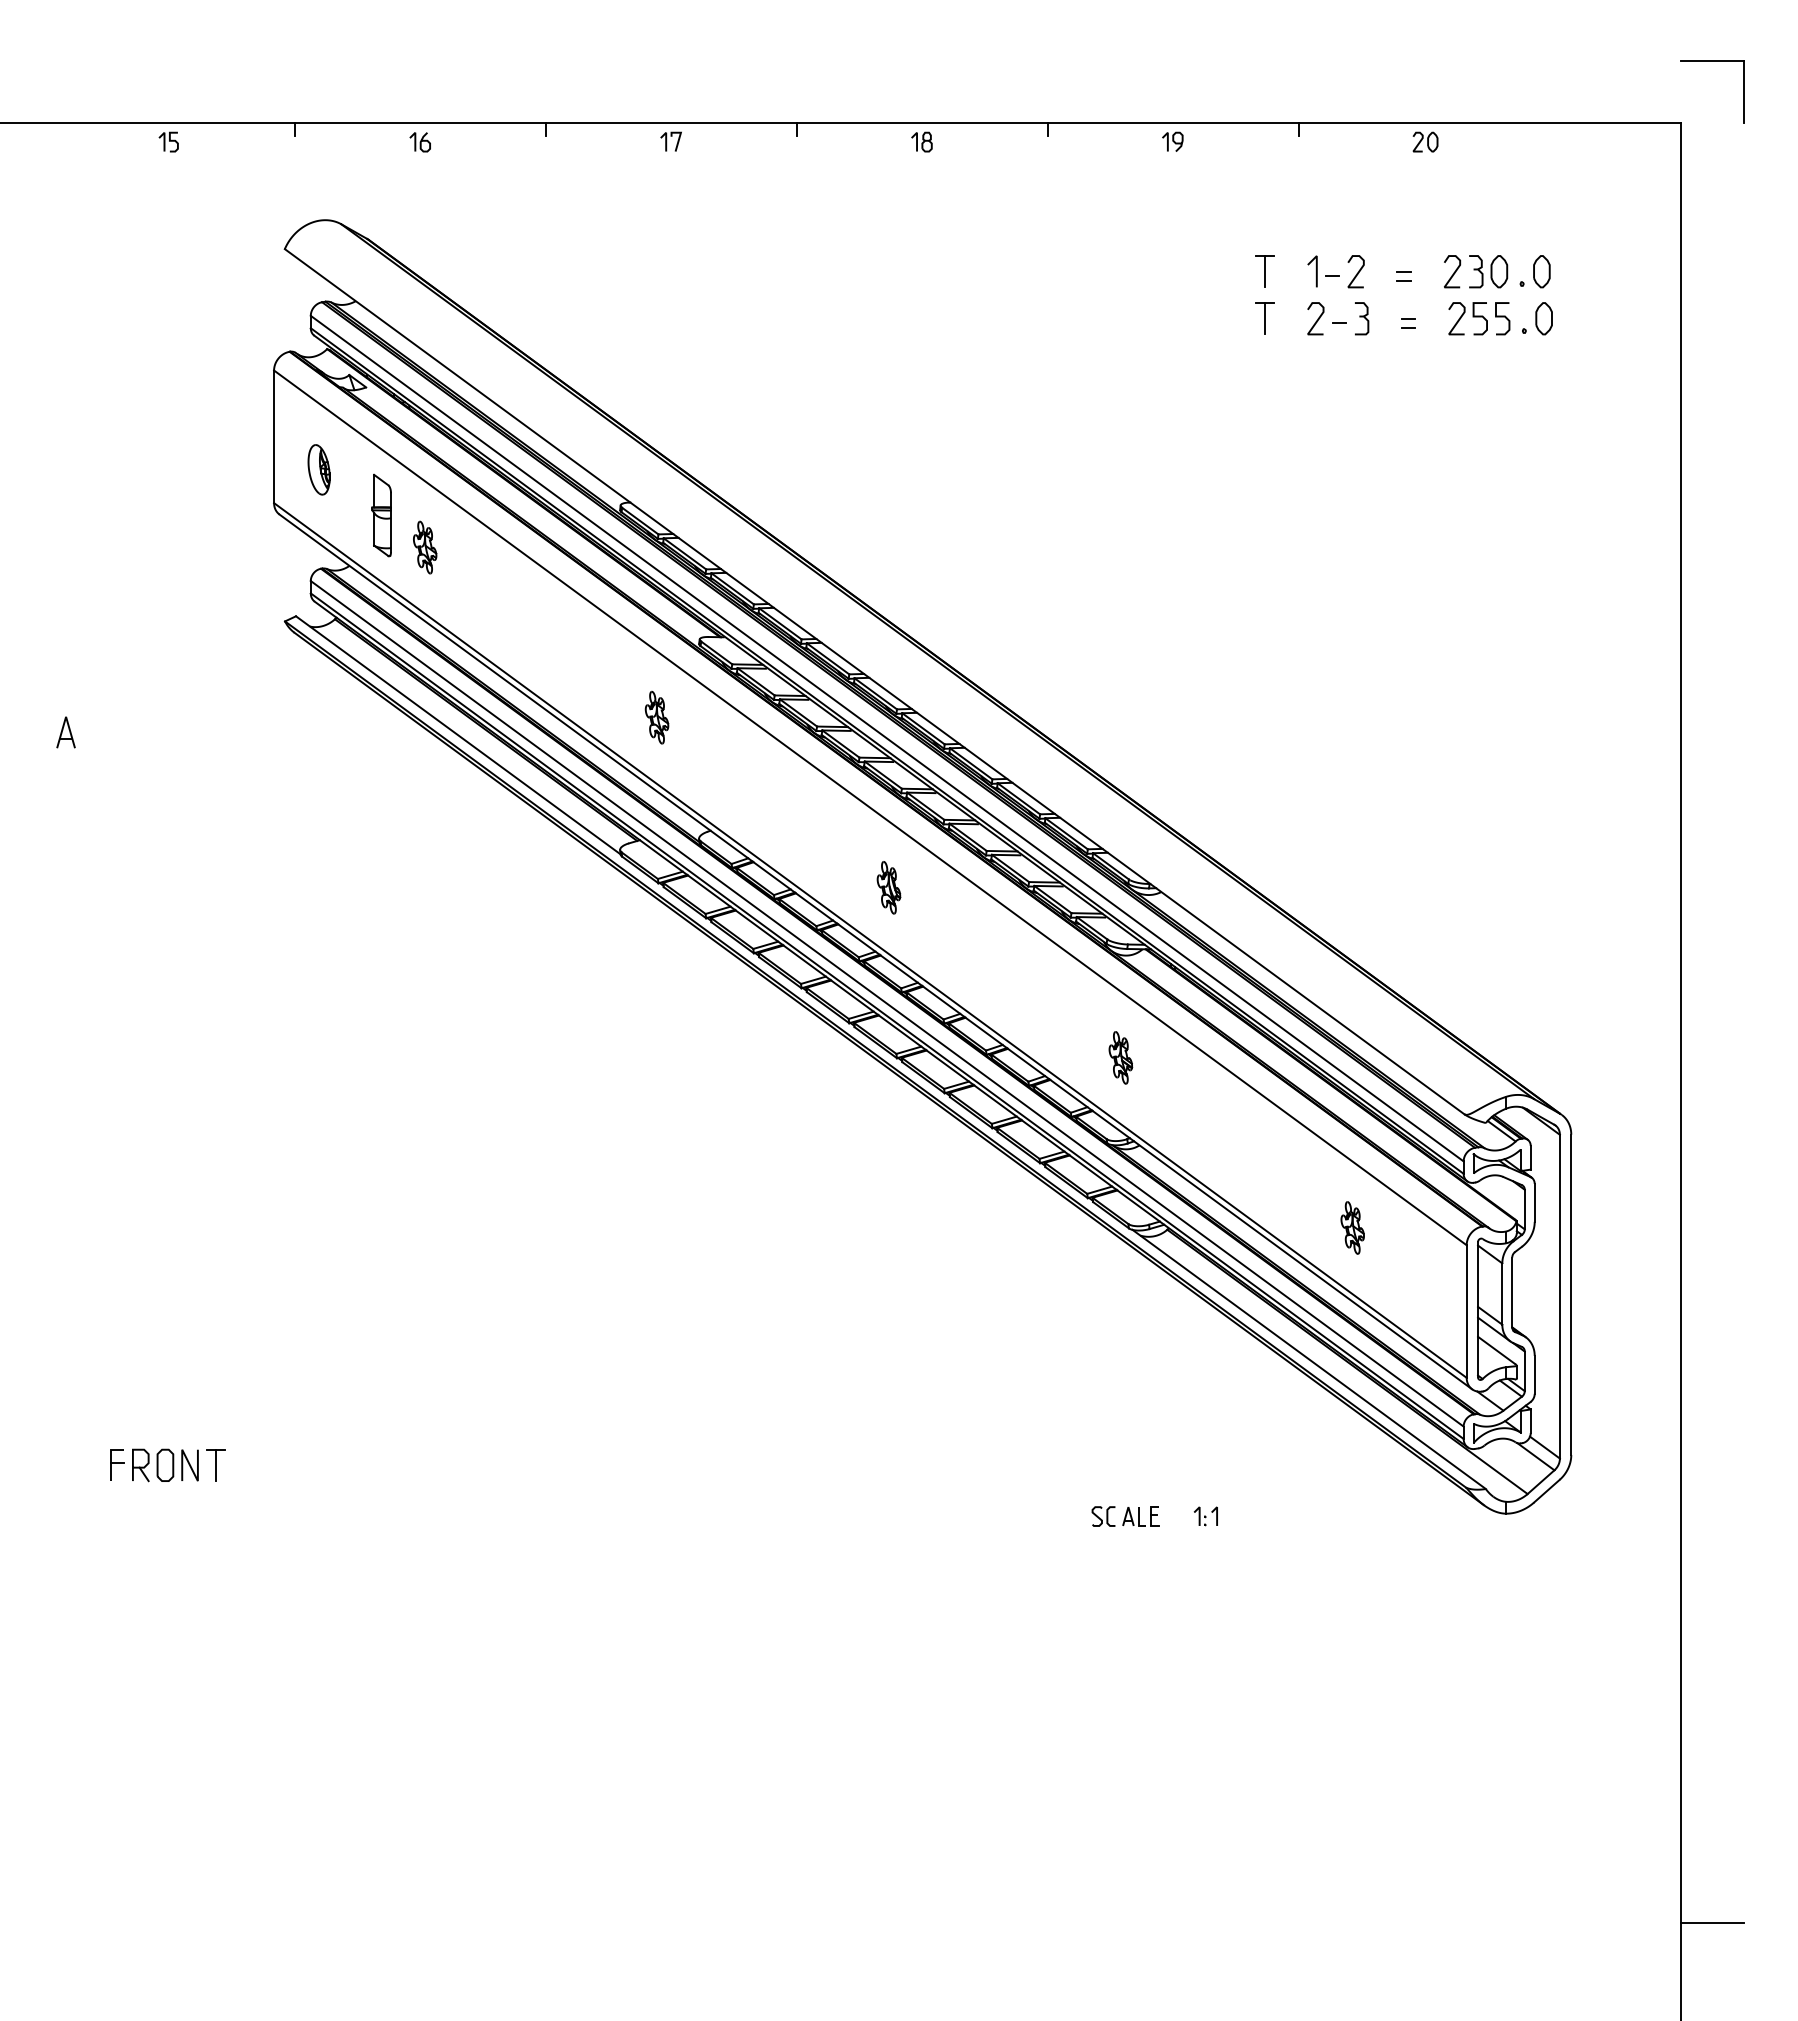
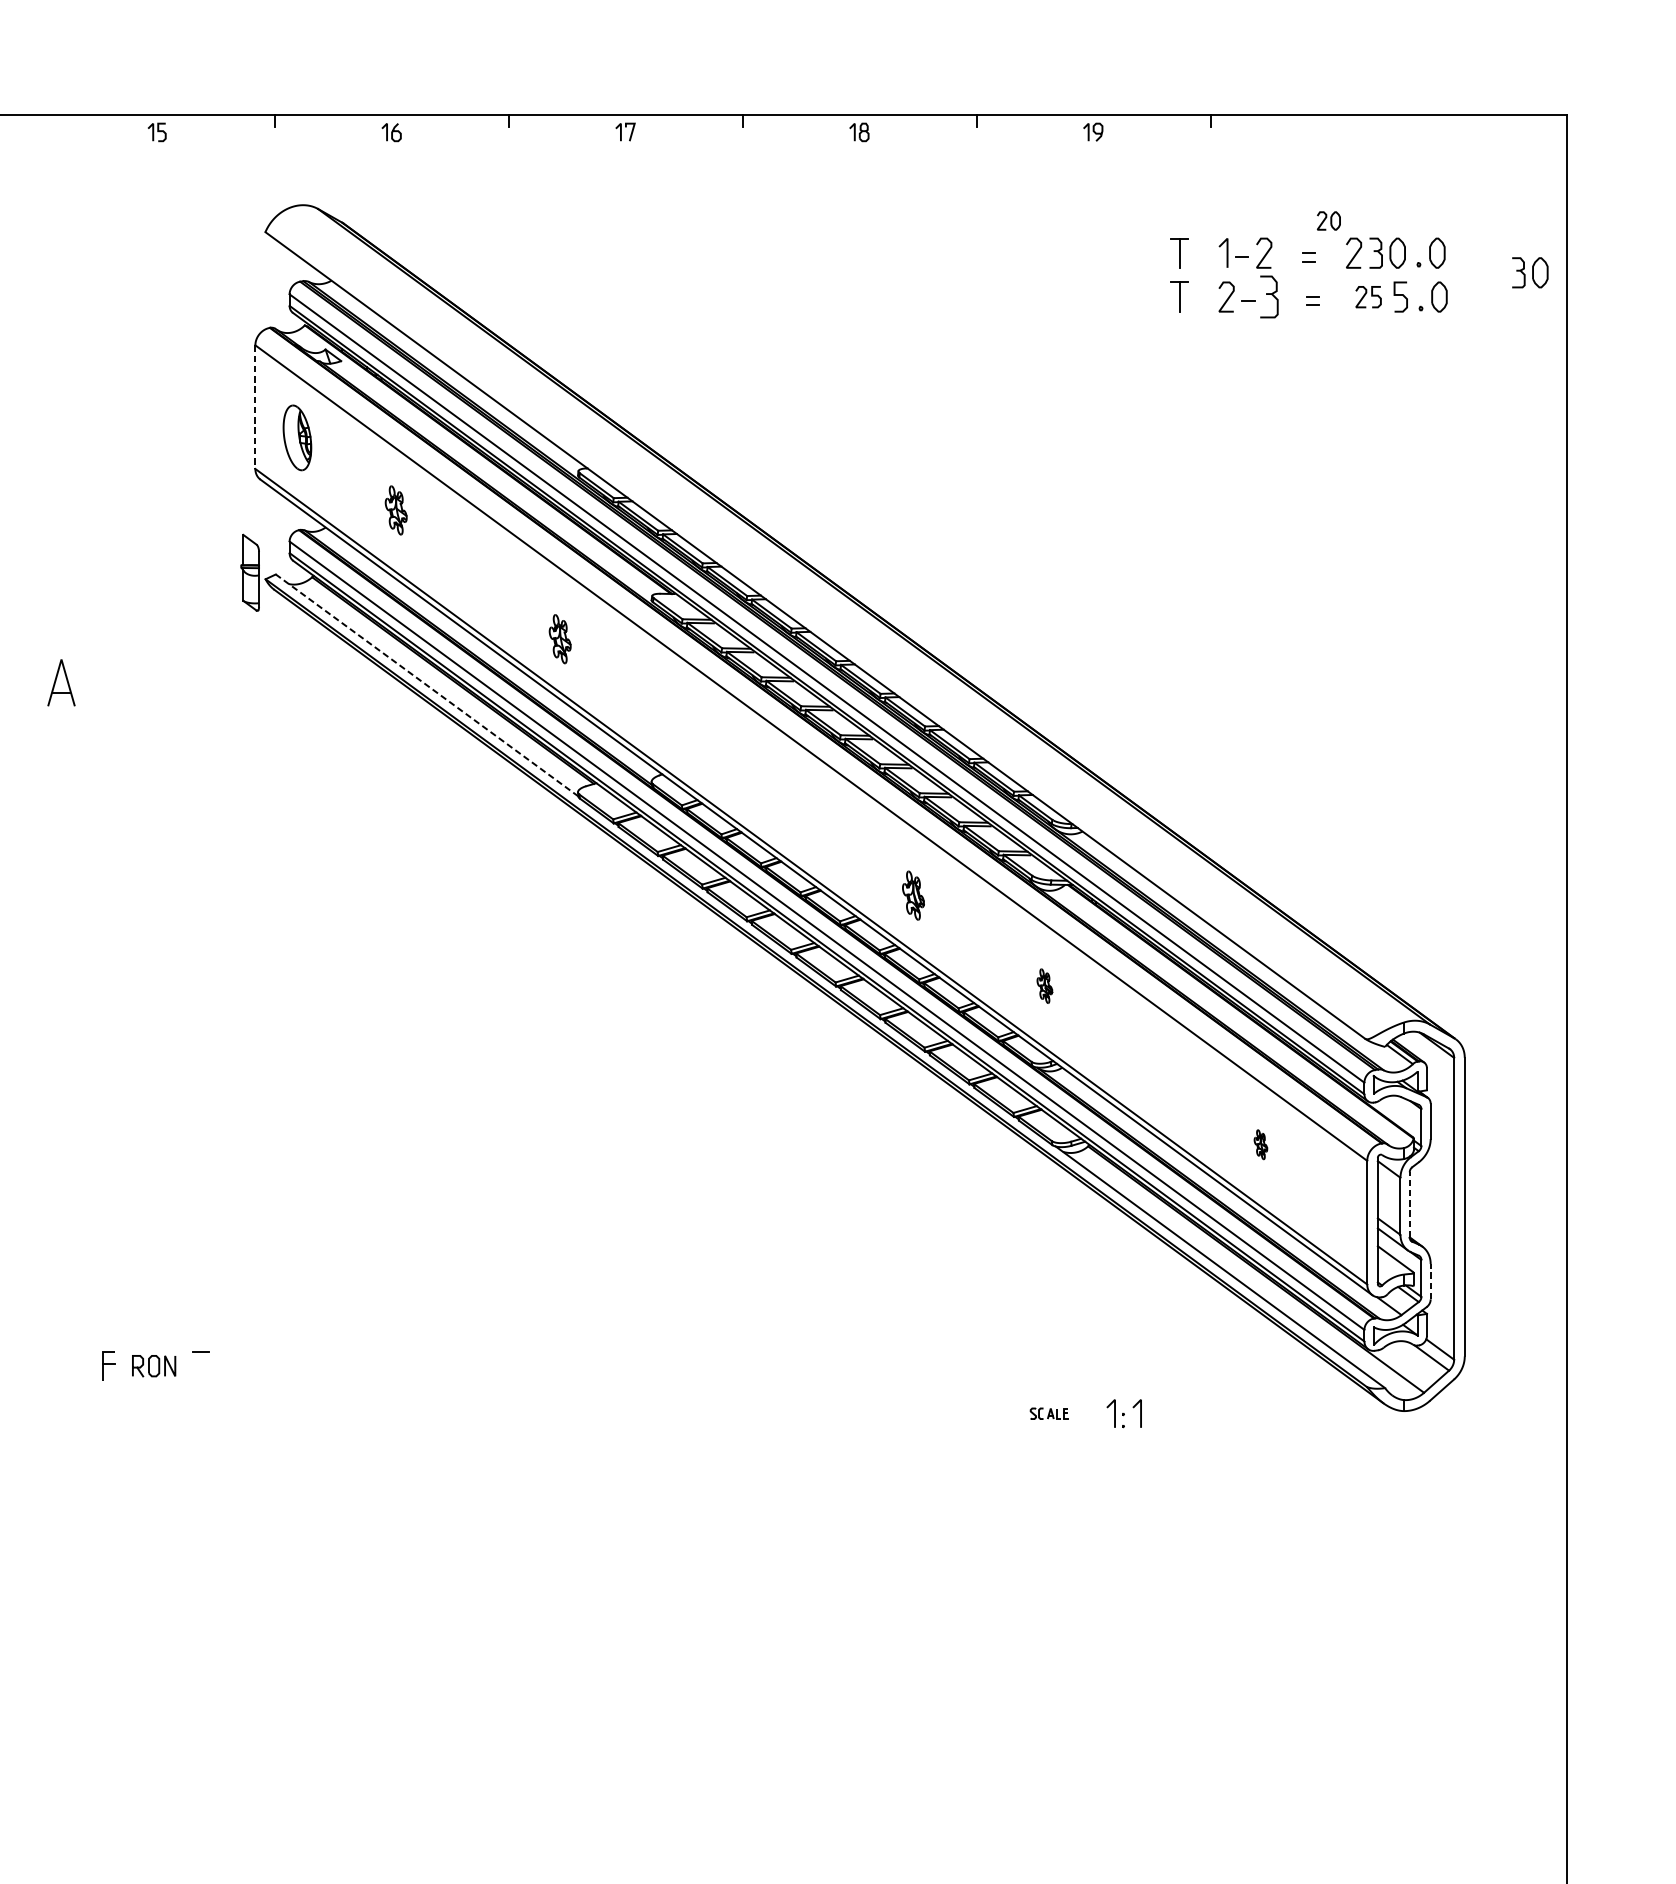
part: (1712, 61) -> (1596, 57), removed
part: (1425, 141) -> (1328, 220), moved
part: (1641, 292) -> (1530, 272), added
part: (1362, 318) -> (1270, 296), size x1.4
part: (1467, 318) -> (1368, 296), size x0.7
line: (274, 437) -> (255, 407), solid -> dashed
part: (318, 469) -> (296, 437), size x1.4
part: (381, 515) -> (250, 572), moved
part: (656, 717) -> (559, 639), moved
part: (65, 732) -> (60, 682), size x1.6
line: (457, 735) -> (426, 685), solid -> dashed
part: (888, 887) -> (913, 895), moved
part: (1120, 1057) -> (1044, 985), size x0.7
part: (1352, 1227) -> (1260, 1144), size x0.6
line: (1512, 1292) -> (1409, 1204), solid -> dashed
line: (1534, 1374) -> (1430, 1281), solid -> dashed
part: (165, 1465) -> (154, 1366), size x0.7
line: (215, 1465) -> (200, 1366), removed
part: (1125, 1516) -> (1049, 1413), size x0.6
part: (1205, 1516) -> (1123, 1413), size x1.6
line: (1712, 1923) -> (1596, 1793), removed

